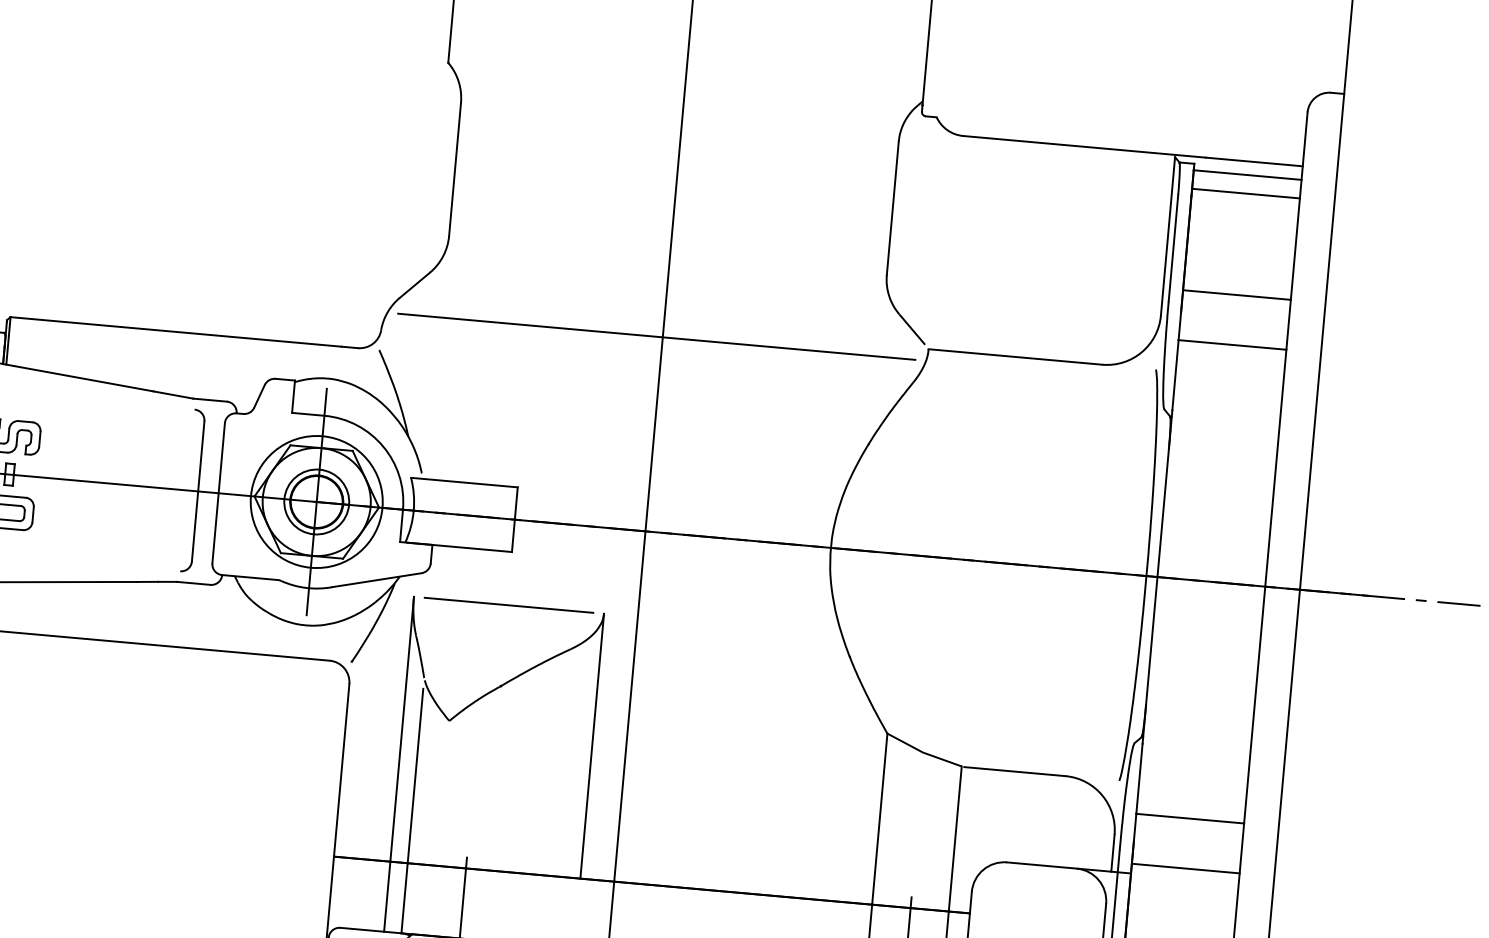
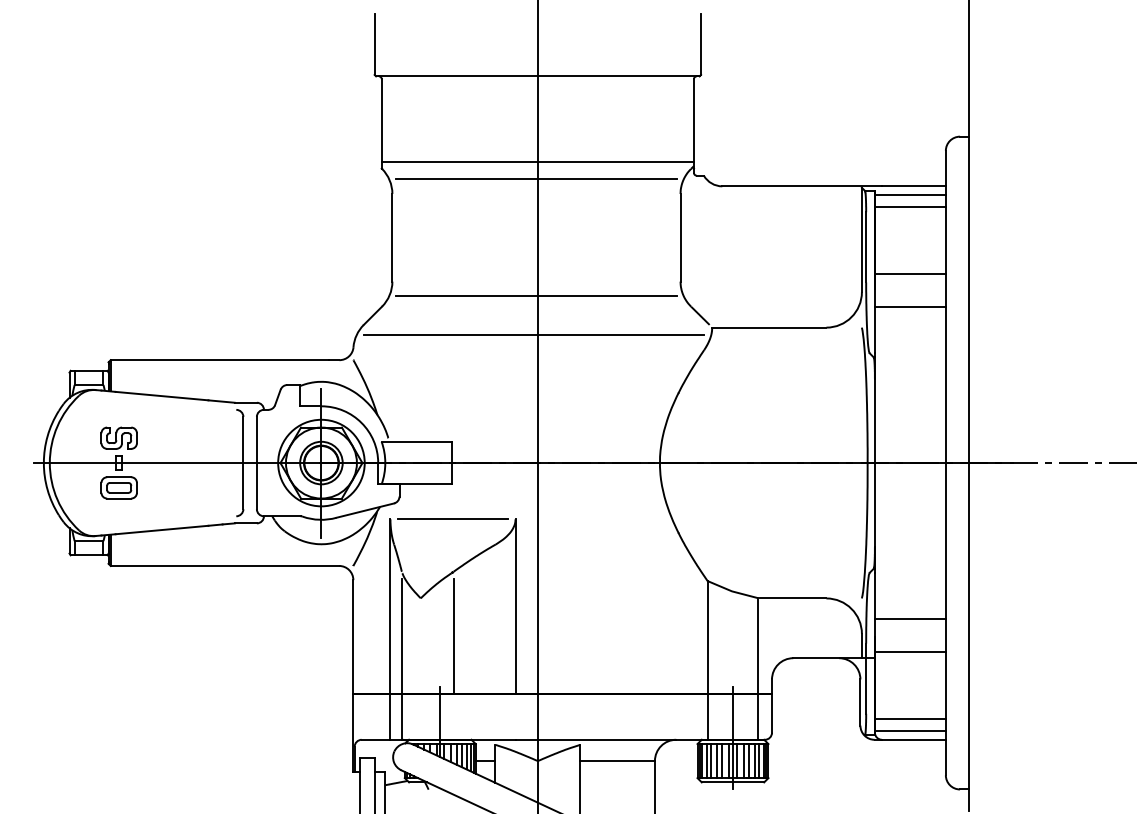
line: (685, 73) -> (537, 161), added
line: (681, 100) -> (536, 179), added
line: (666, 278) -> (536, 296), added
line: (493, 781) -> (453, 635), added

